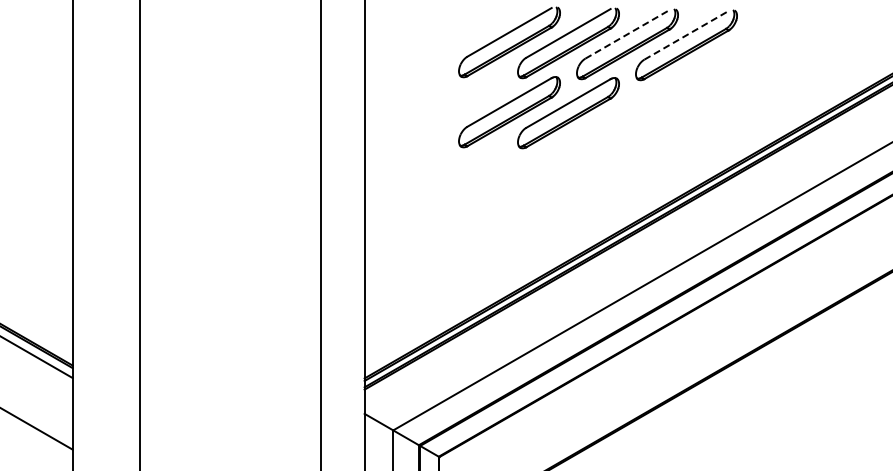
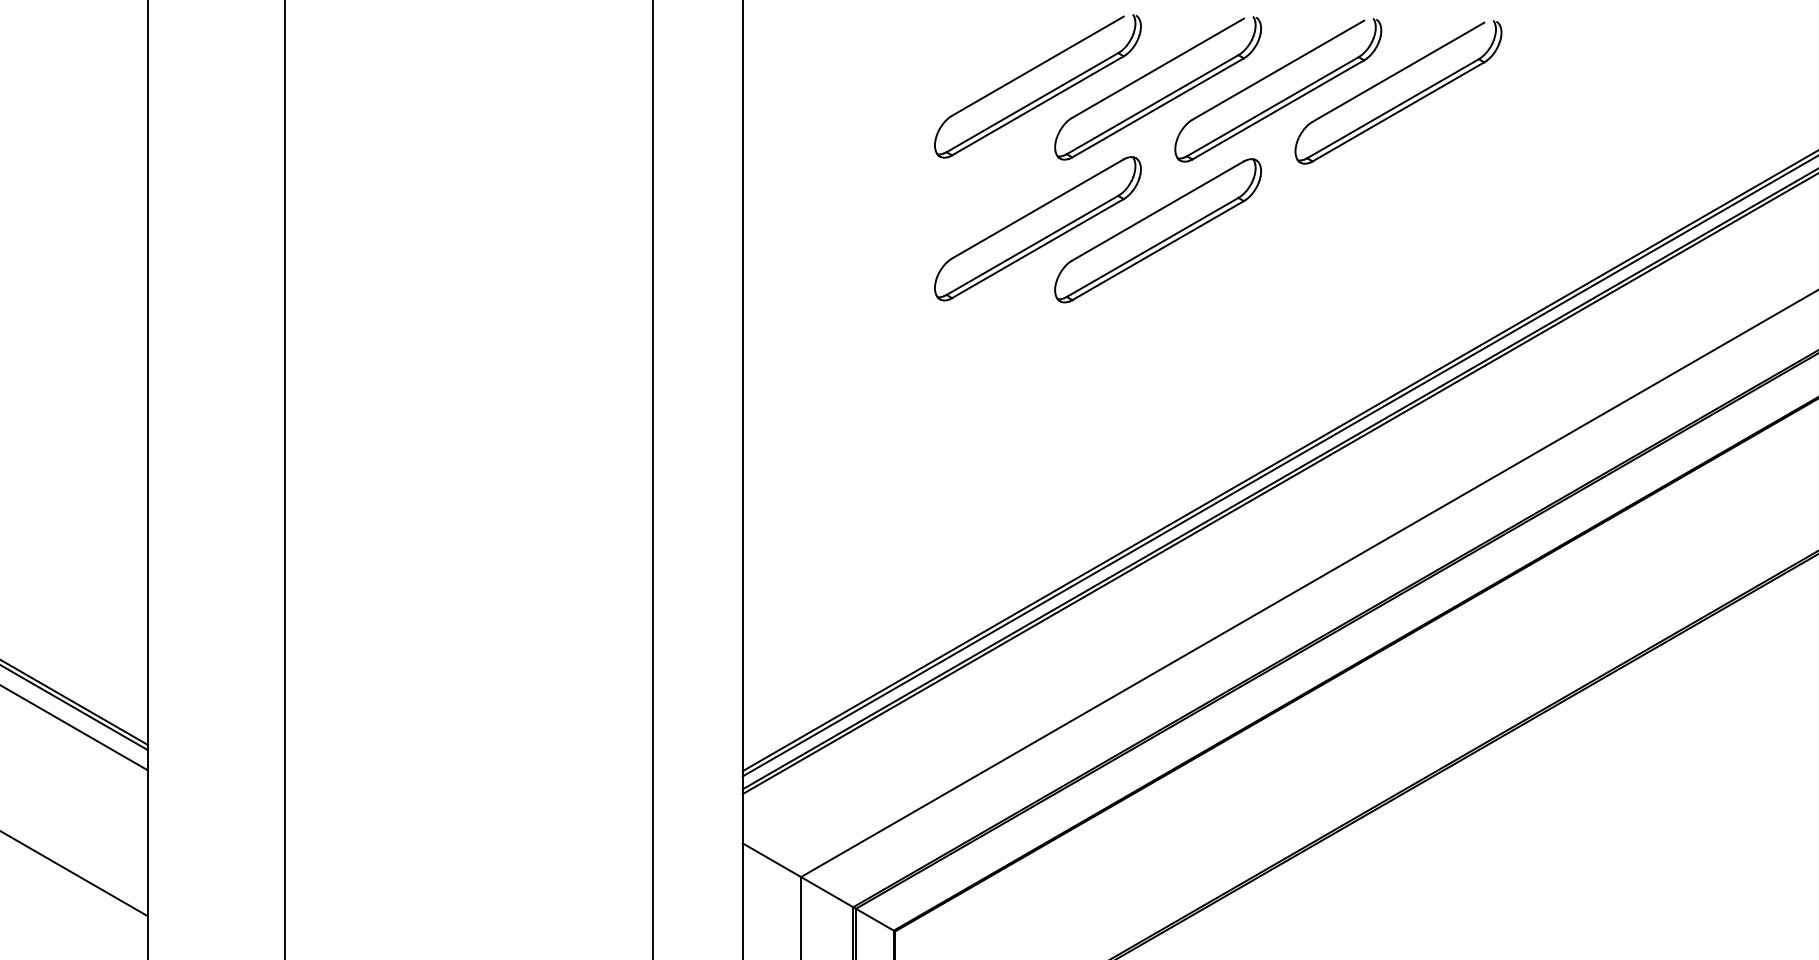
line: (627, 34) -> (1278, 70), dashed -> solid
line: (686, 35) -> (1398, 72), dashed -> solid

